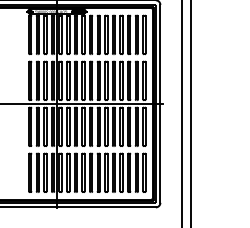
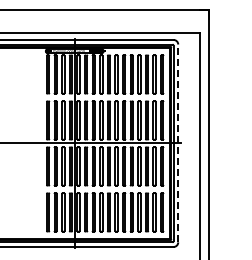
line: (160, 103) -> (178, 143), solid -> dashed

